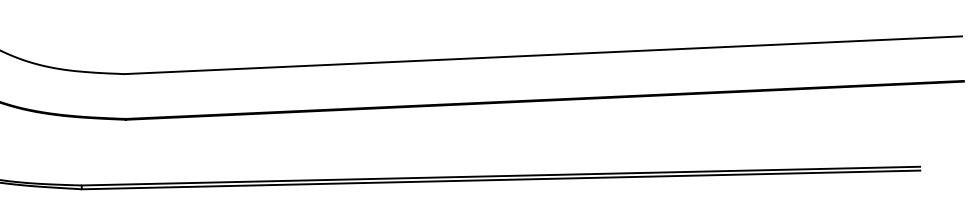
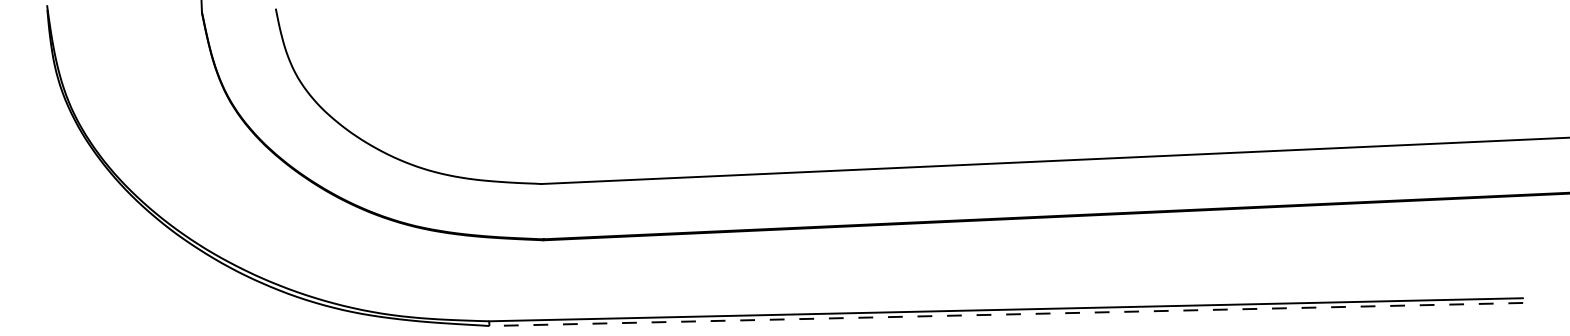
line: (501, 179) -> (1006, 314), solid -> dashed

